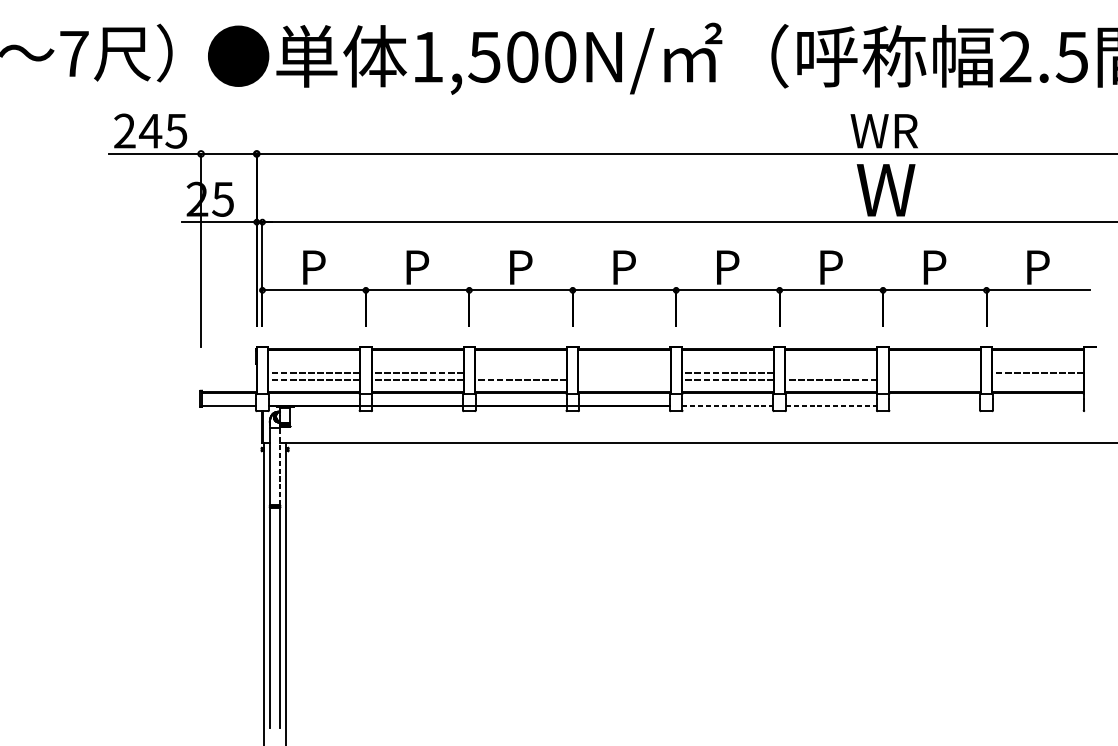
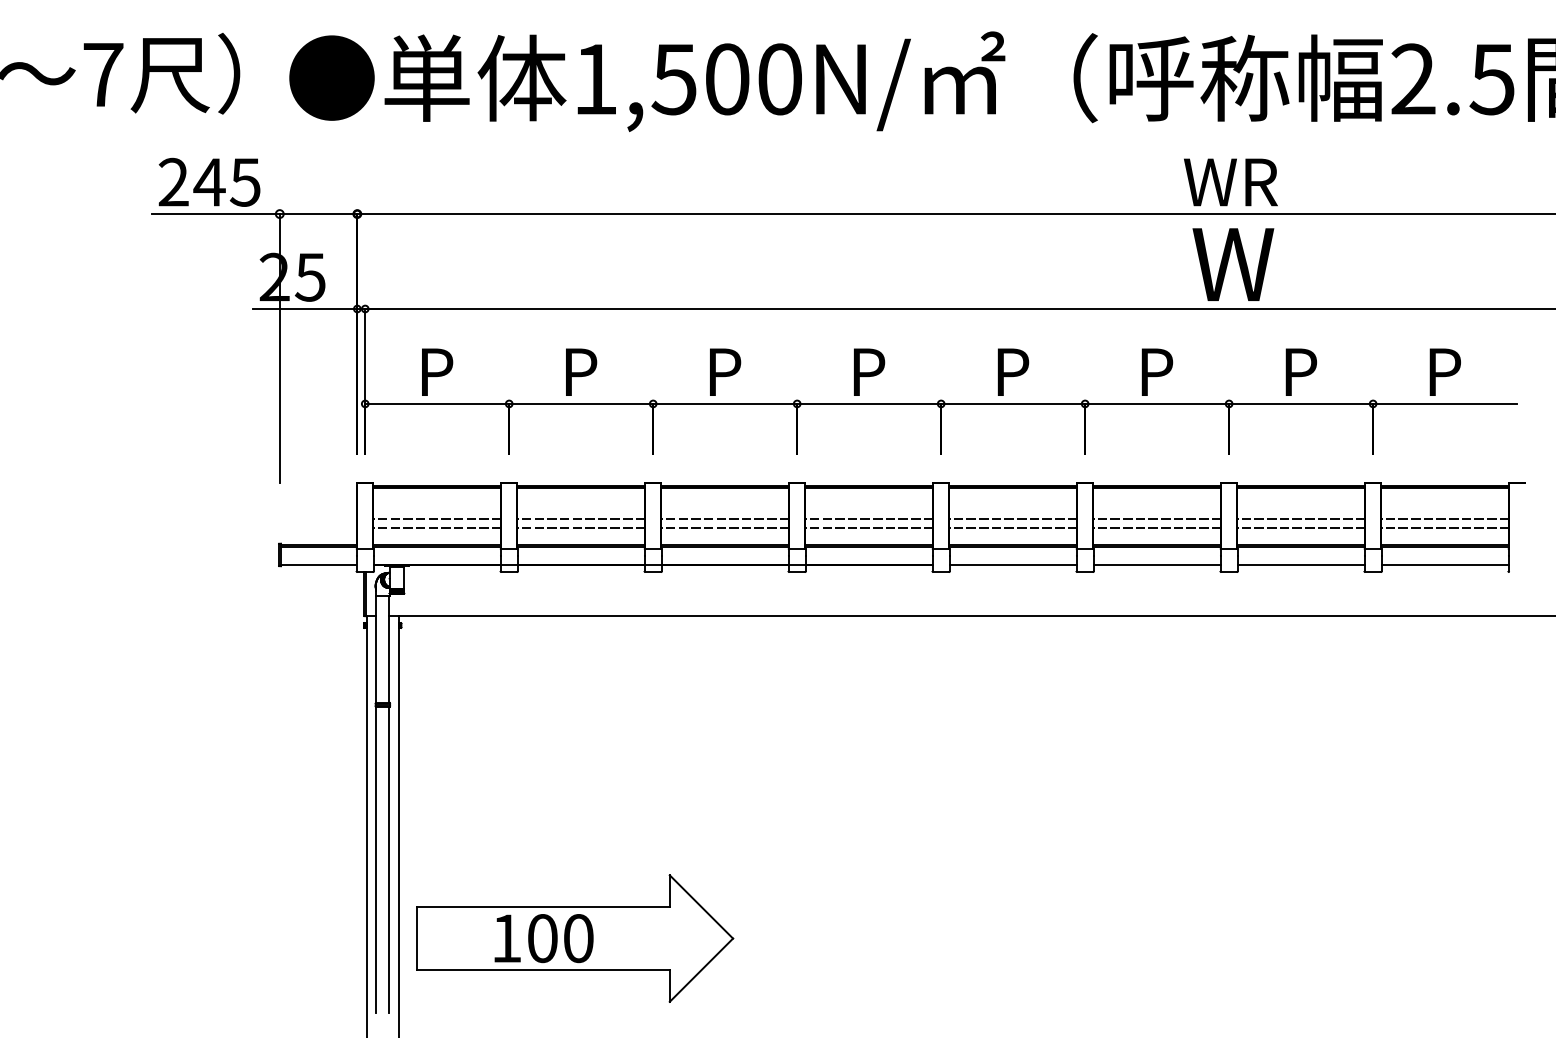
line: (521, 373) -> (725, 519), added
line: (624, 373) -> (869, 519), added
line: (831, 373) -> (1157, 519), added
line: (935, 373) -> (1301, 519), added
line: (624, 379) -> (869, 528), added
line: (935, 379) -> (1301, 528), added
line: (1038, 379) -> (1445, 528), added
line: (728, 405) -> (1013, 564), dashed -> solid
line: (831, 405) -> (1157, 564), dashed -> solid
line: (934, 405) -> (1300, 564), added
line: (1037, 405) -> (1444, 564), added
line: (279, 466) -> (389, 649), dashed -> solid
part: (413, 674) -> (575, 938), added

